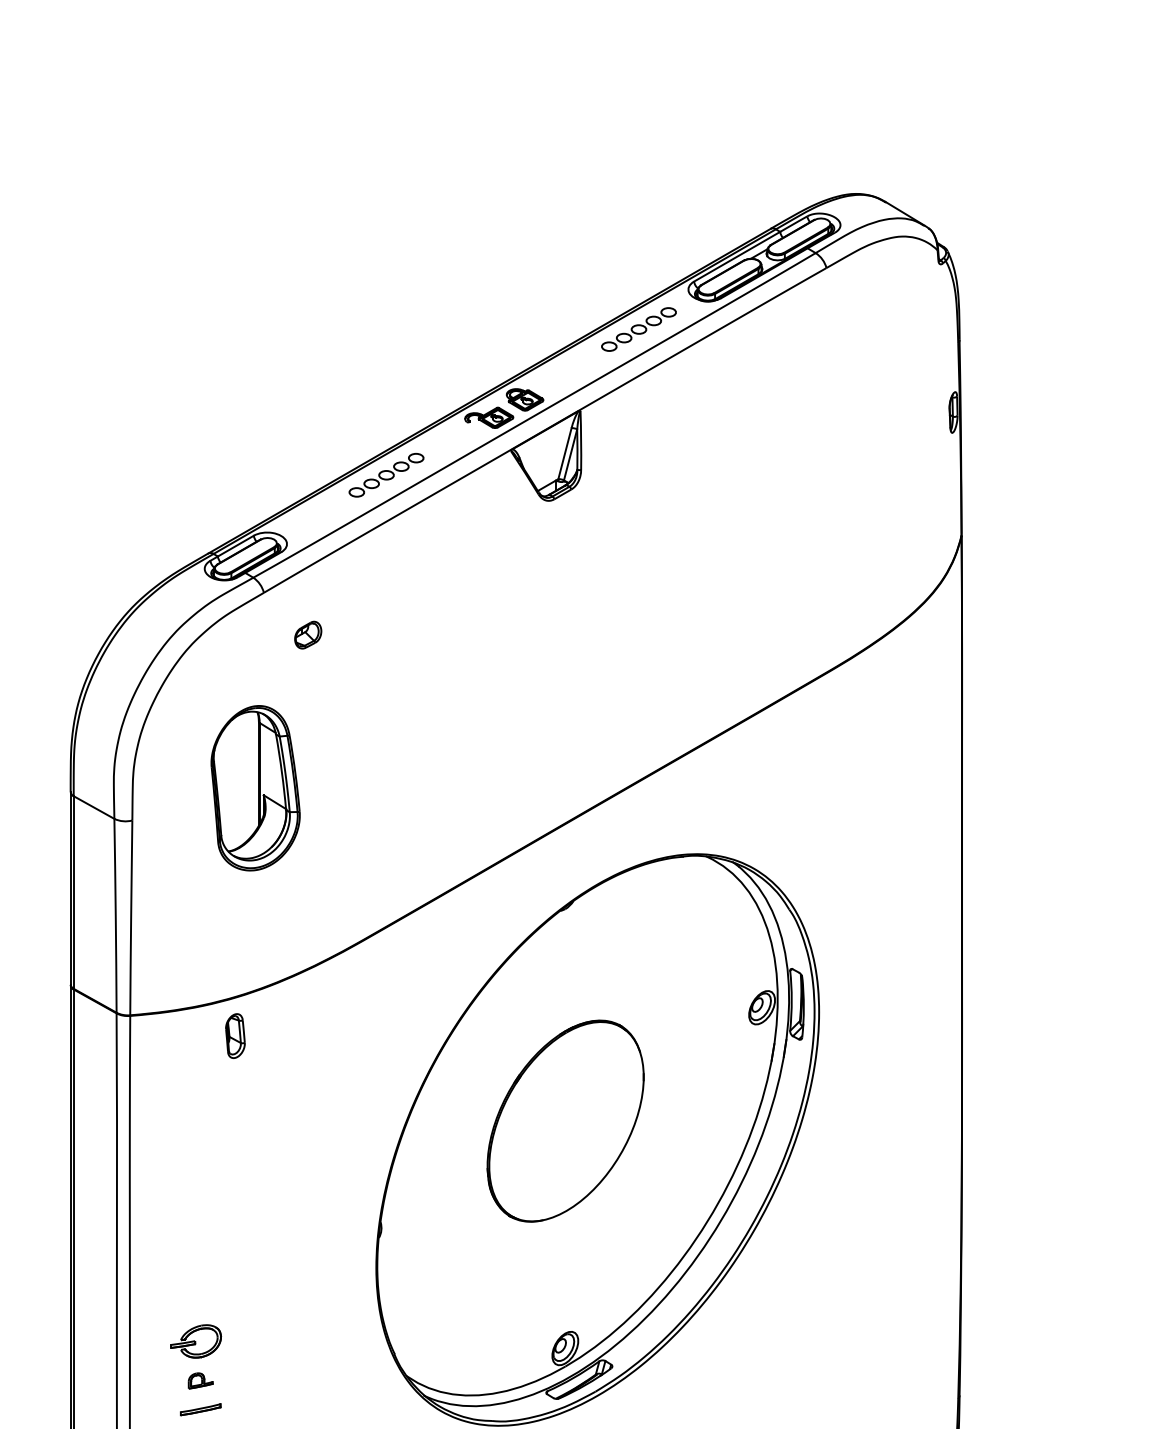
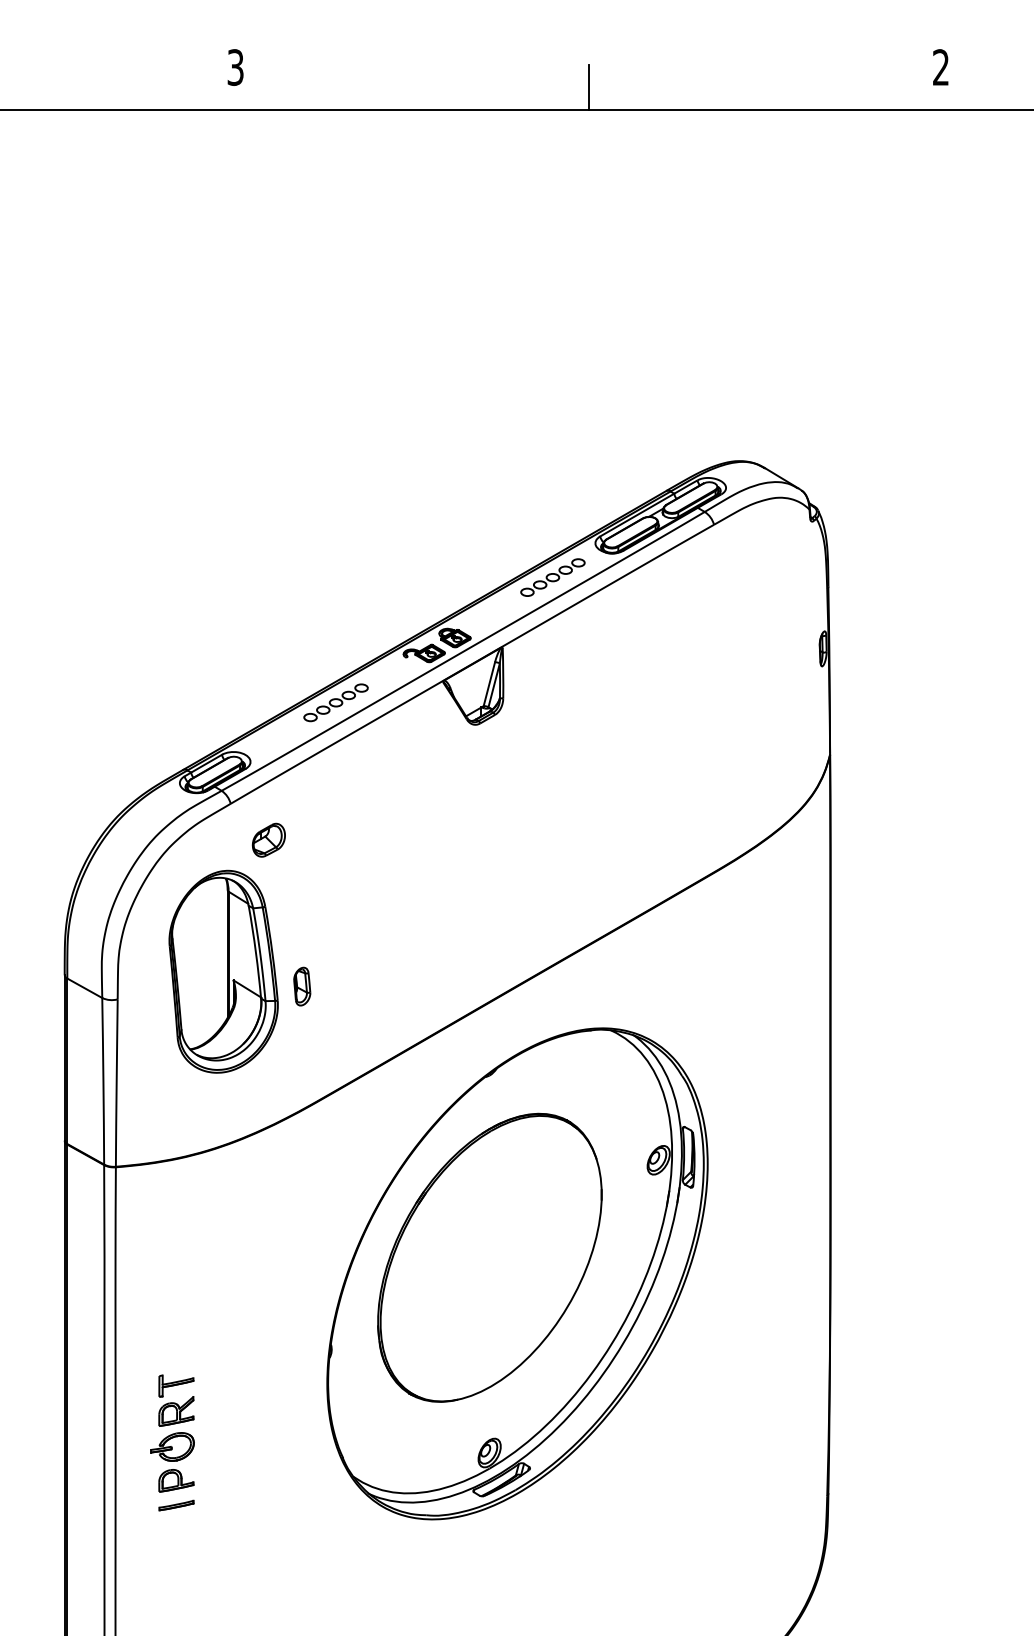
part: (307, 634) -> (268, 839), size x1.43
part: (255, 788) -> (223, 971), size x1.43
part: (235, 1035) -> (302, 986), moved
part: (565, 1120) -> (489, 1257), size x1.67
part: (200, 1287) -> (176, 1400), added
part: (200, 1380) -> (176, 1480), size x1.67

